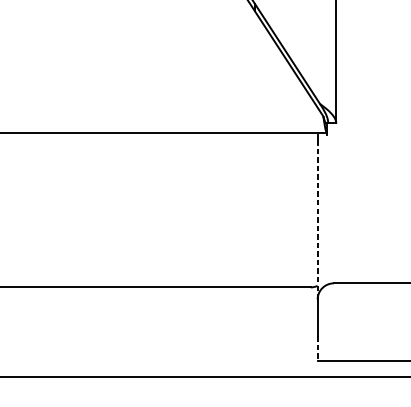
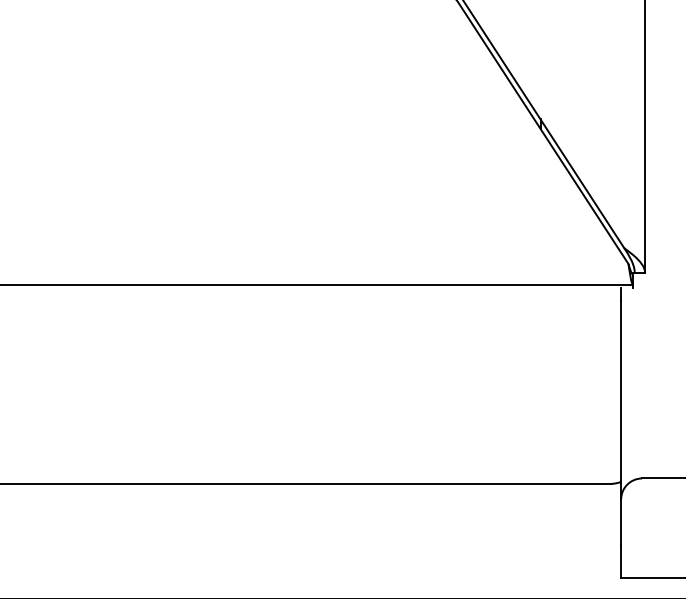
line: (317, 221) -> (621, 399), dashed -> solid
line: (317, 348) -> (621, 562), dashed -> solid

